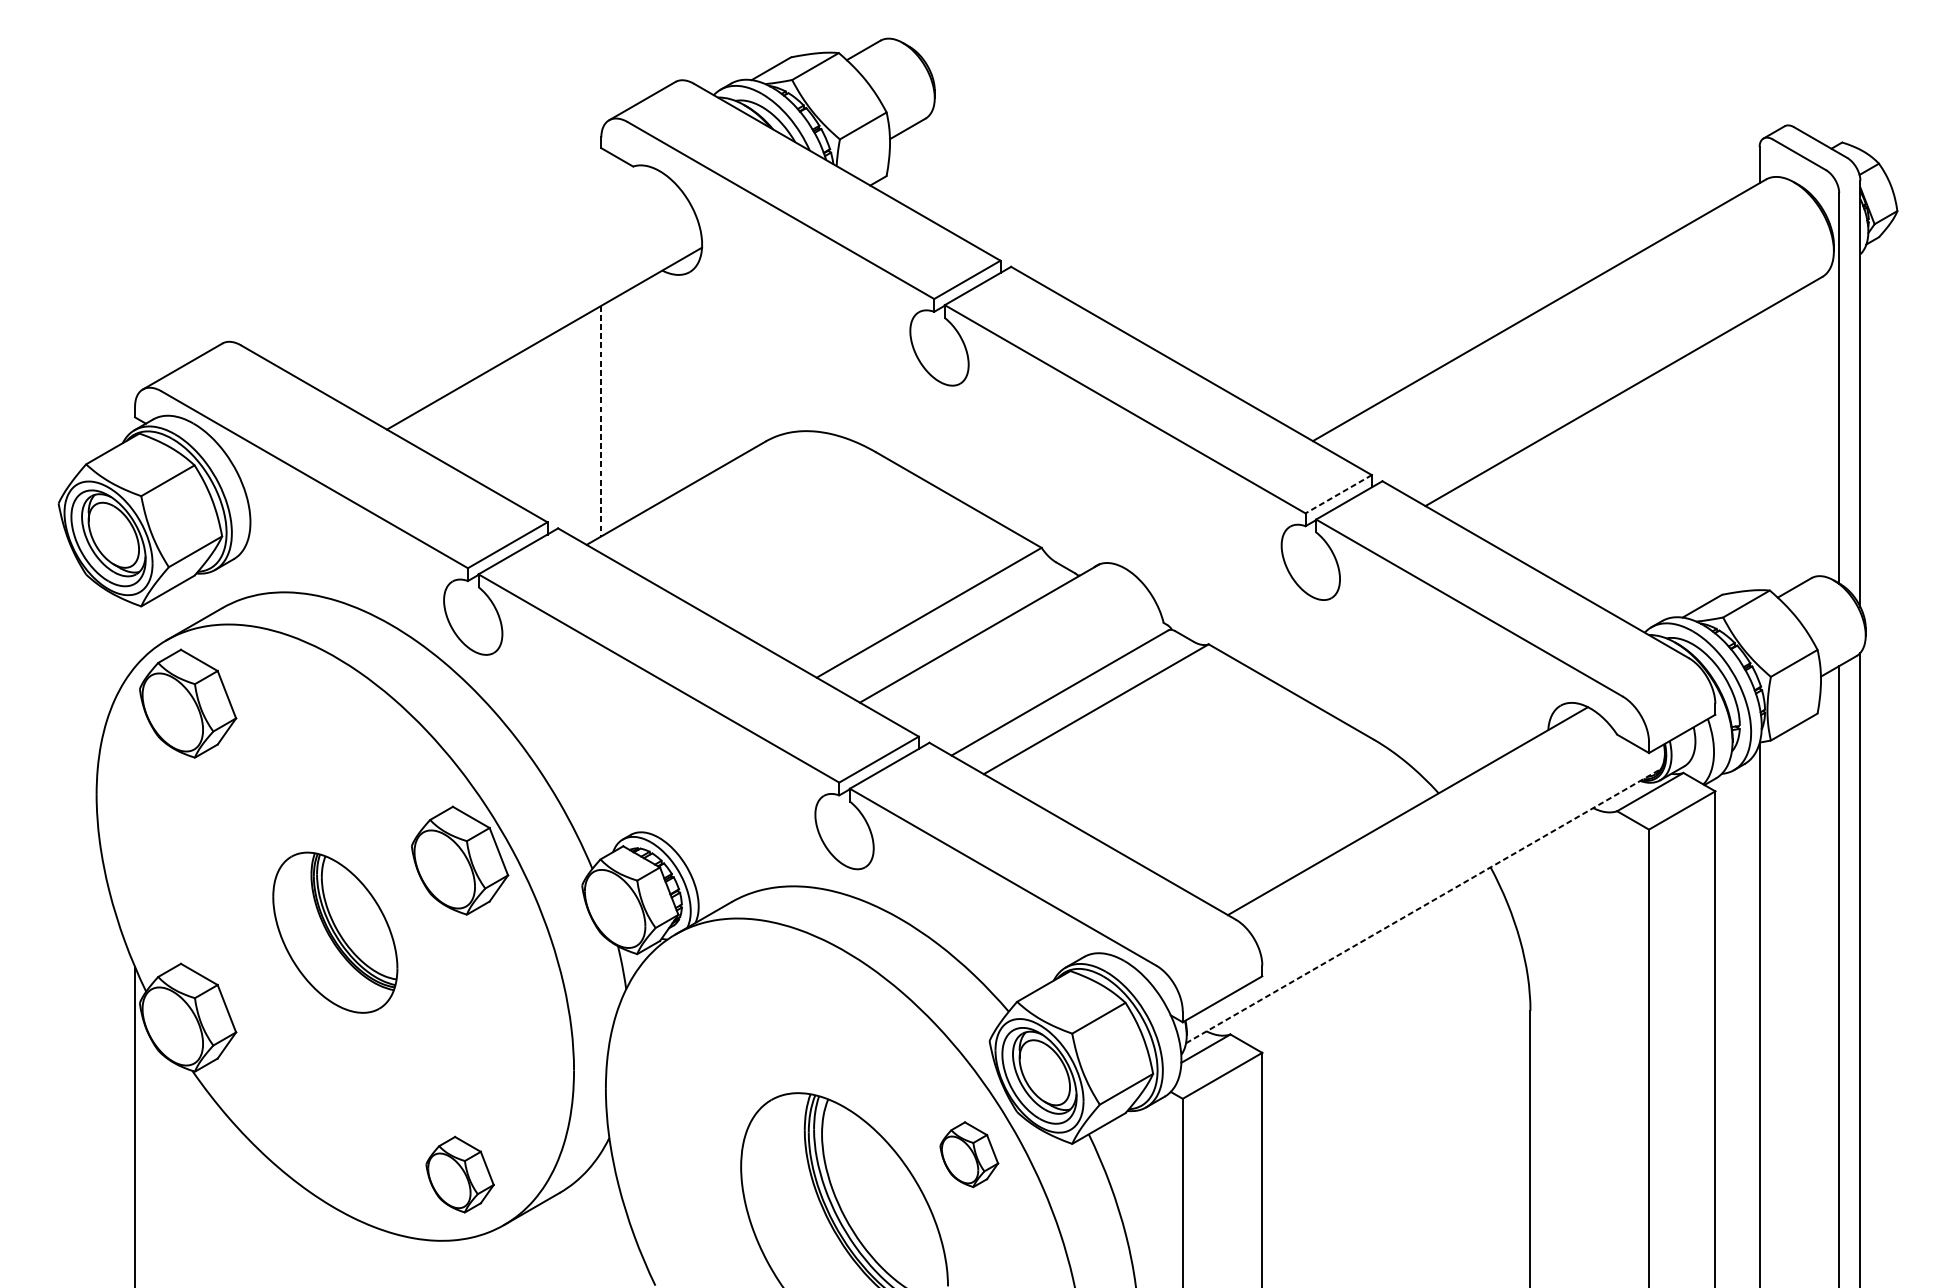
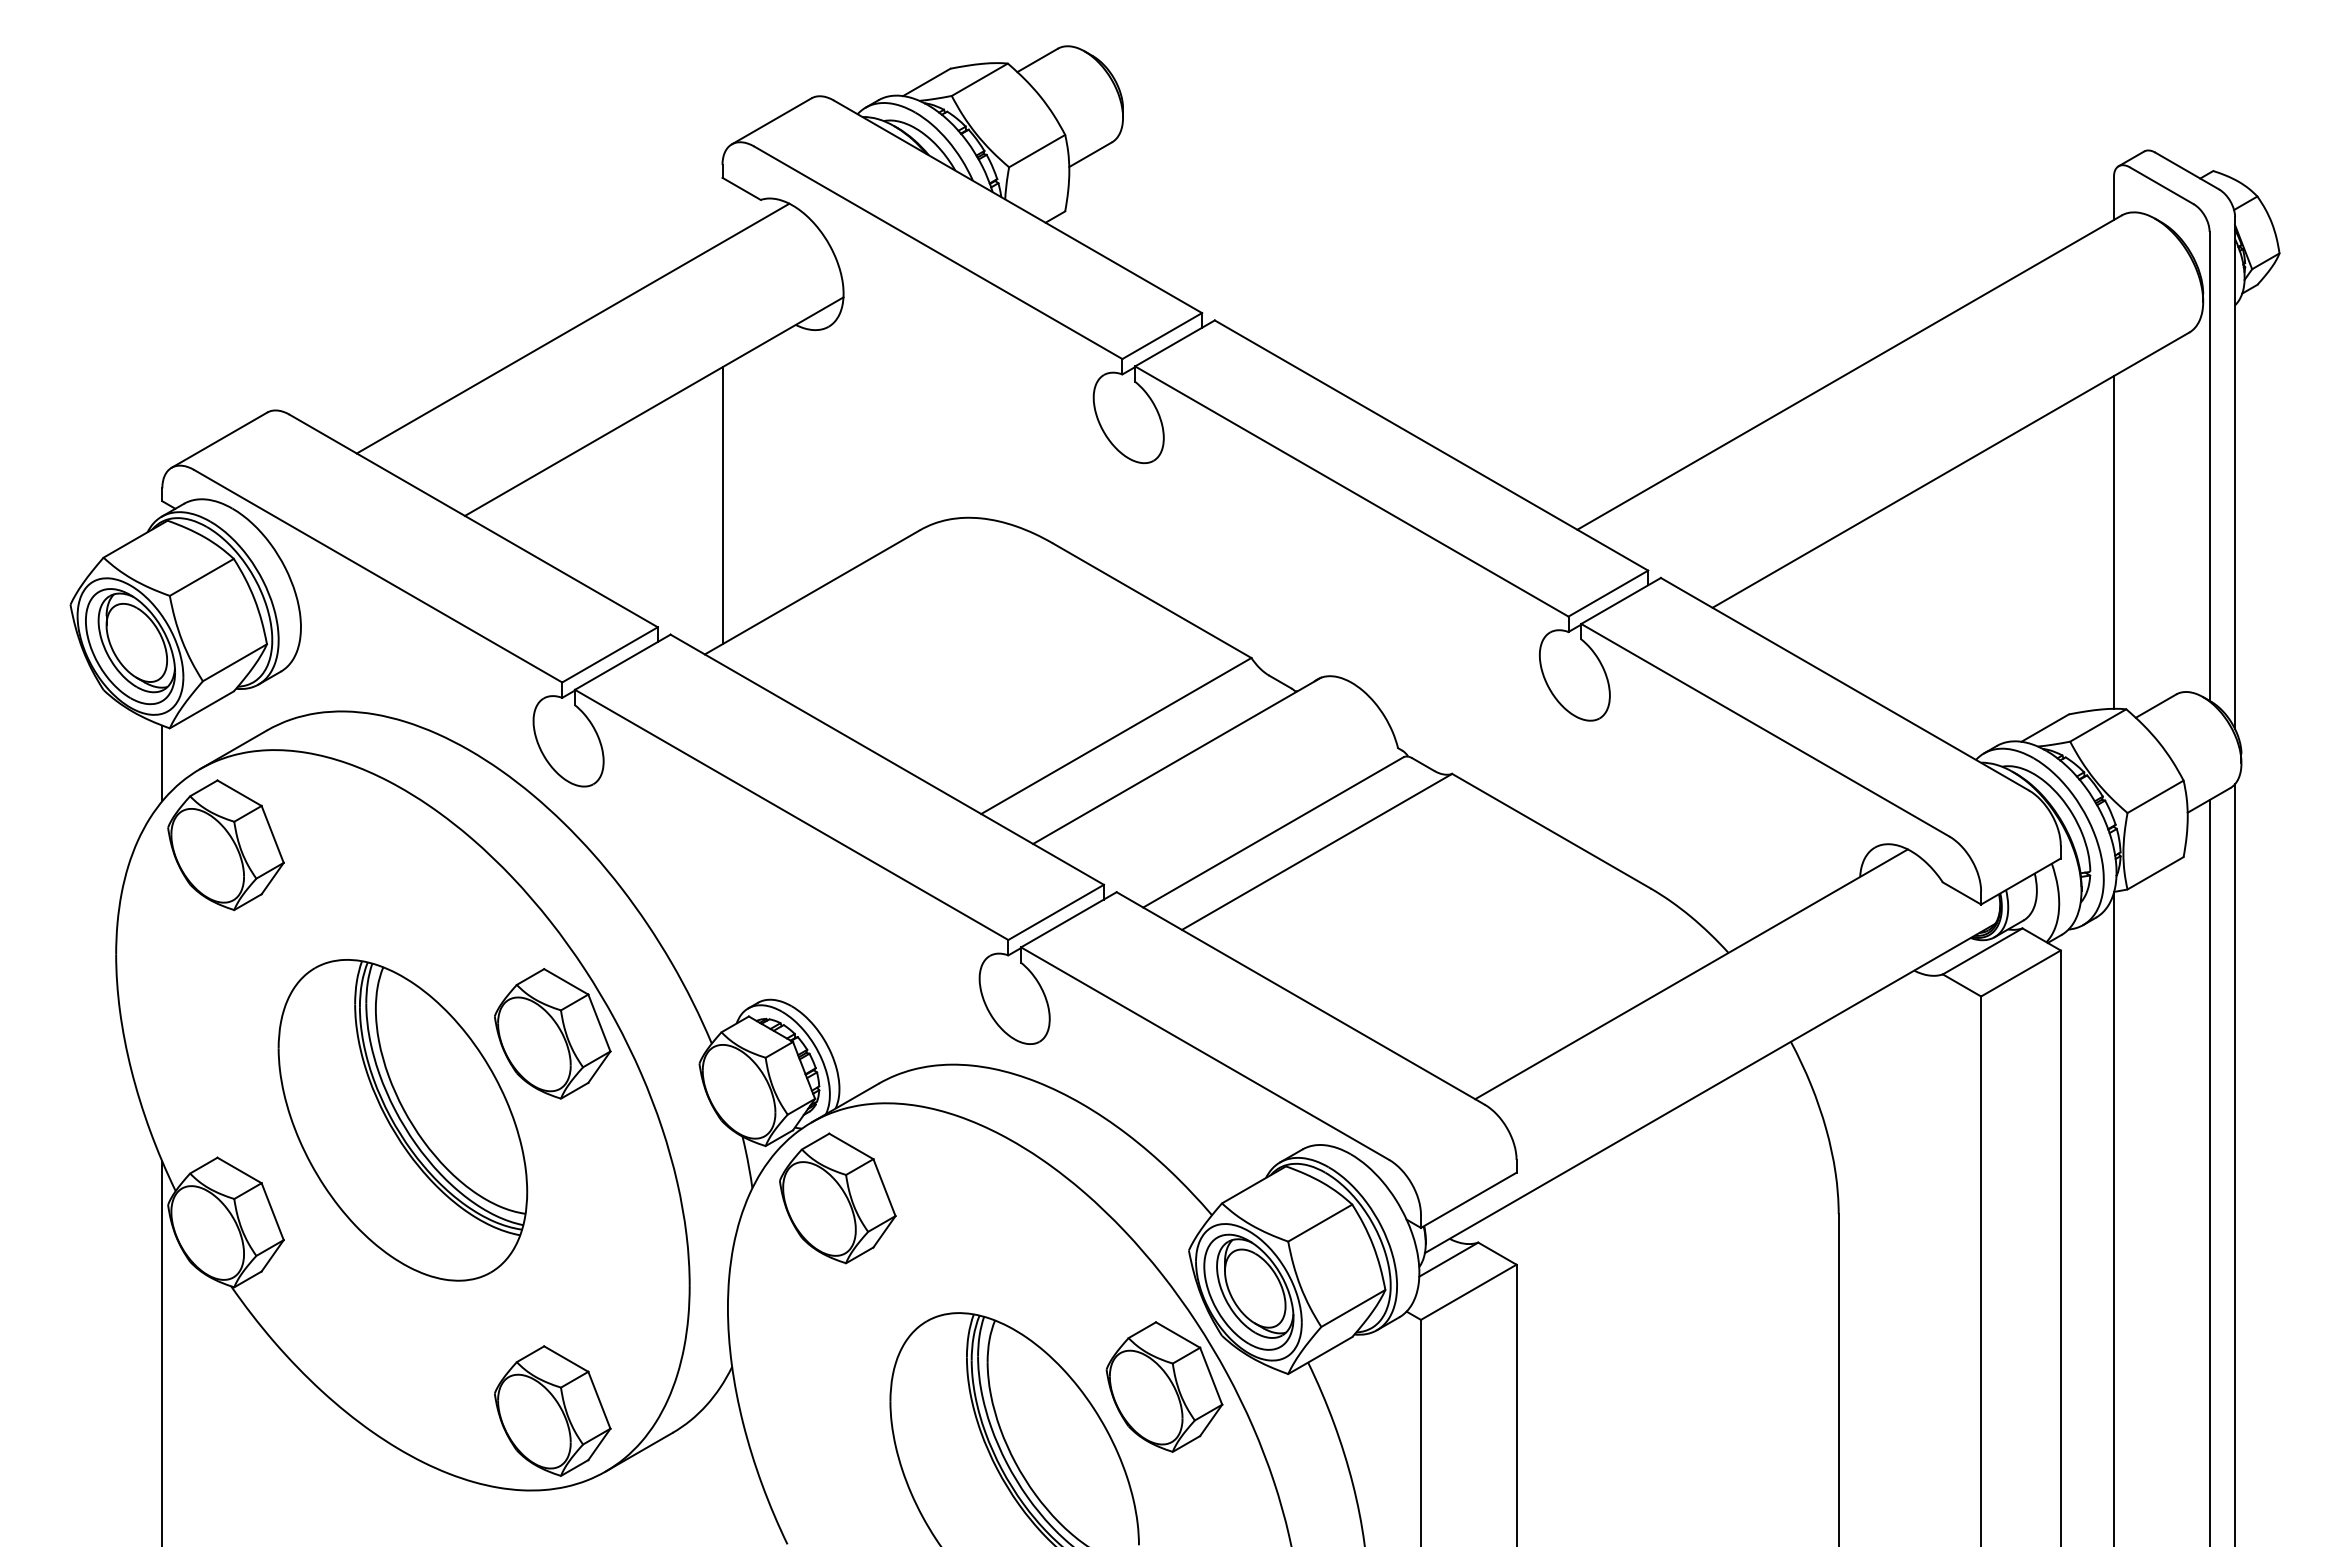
line: (476, 273) -> (572, 328), added
line: (601, 420) -> (722, 505), dashed -> solid
line: (1760, 451) -> (2114, 542), added
line: (1338, 494) -> (1608, 593), dashed -> solid
line: (135, 635) -> (162, 763), added
line: (1423, 906) -> (1710, 1088), dashed -> solid
part: (334, 932) -> (402, 1120), size x1.67
part: (697, 997) -> (837, 1198), added
part: (969, 1154) -> (1164, 1386), size x1.67
part: (459, 1174) -> (552, 1410), size x1.43

